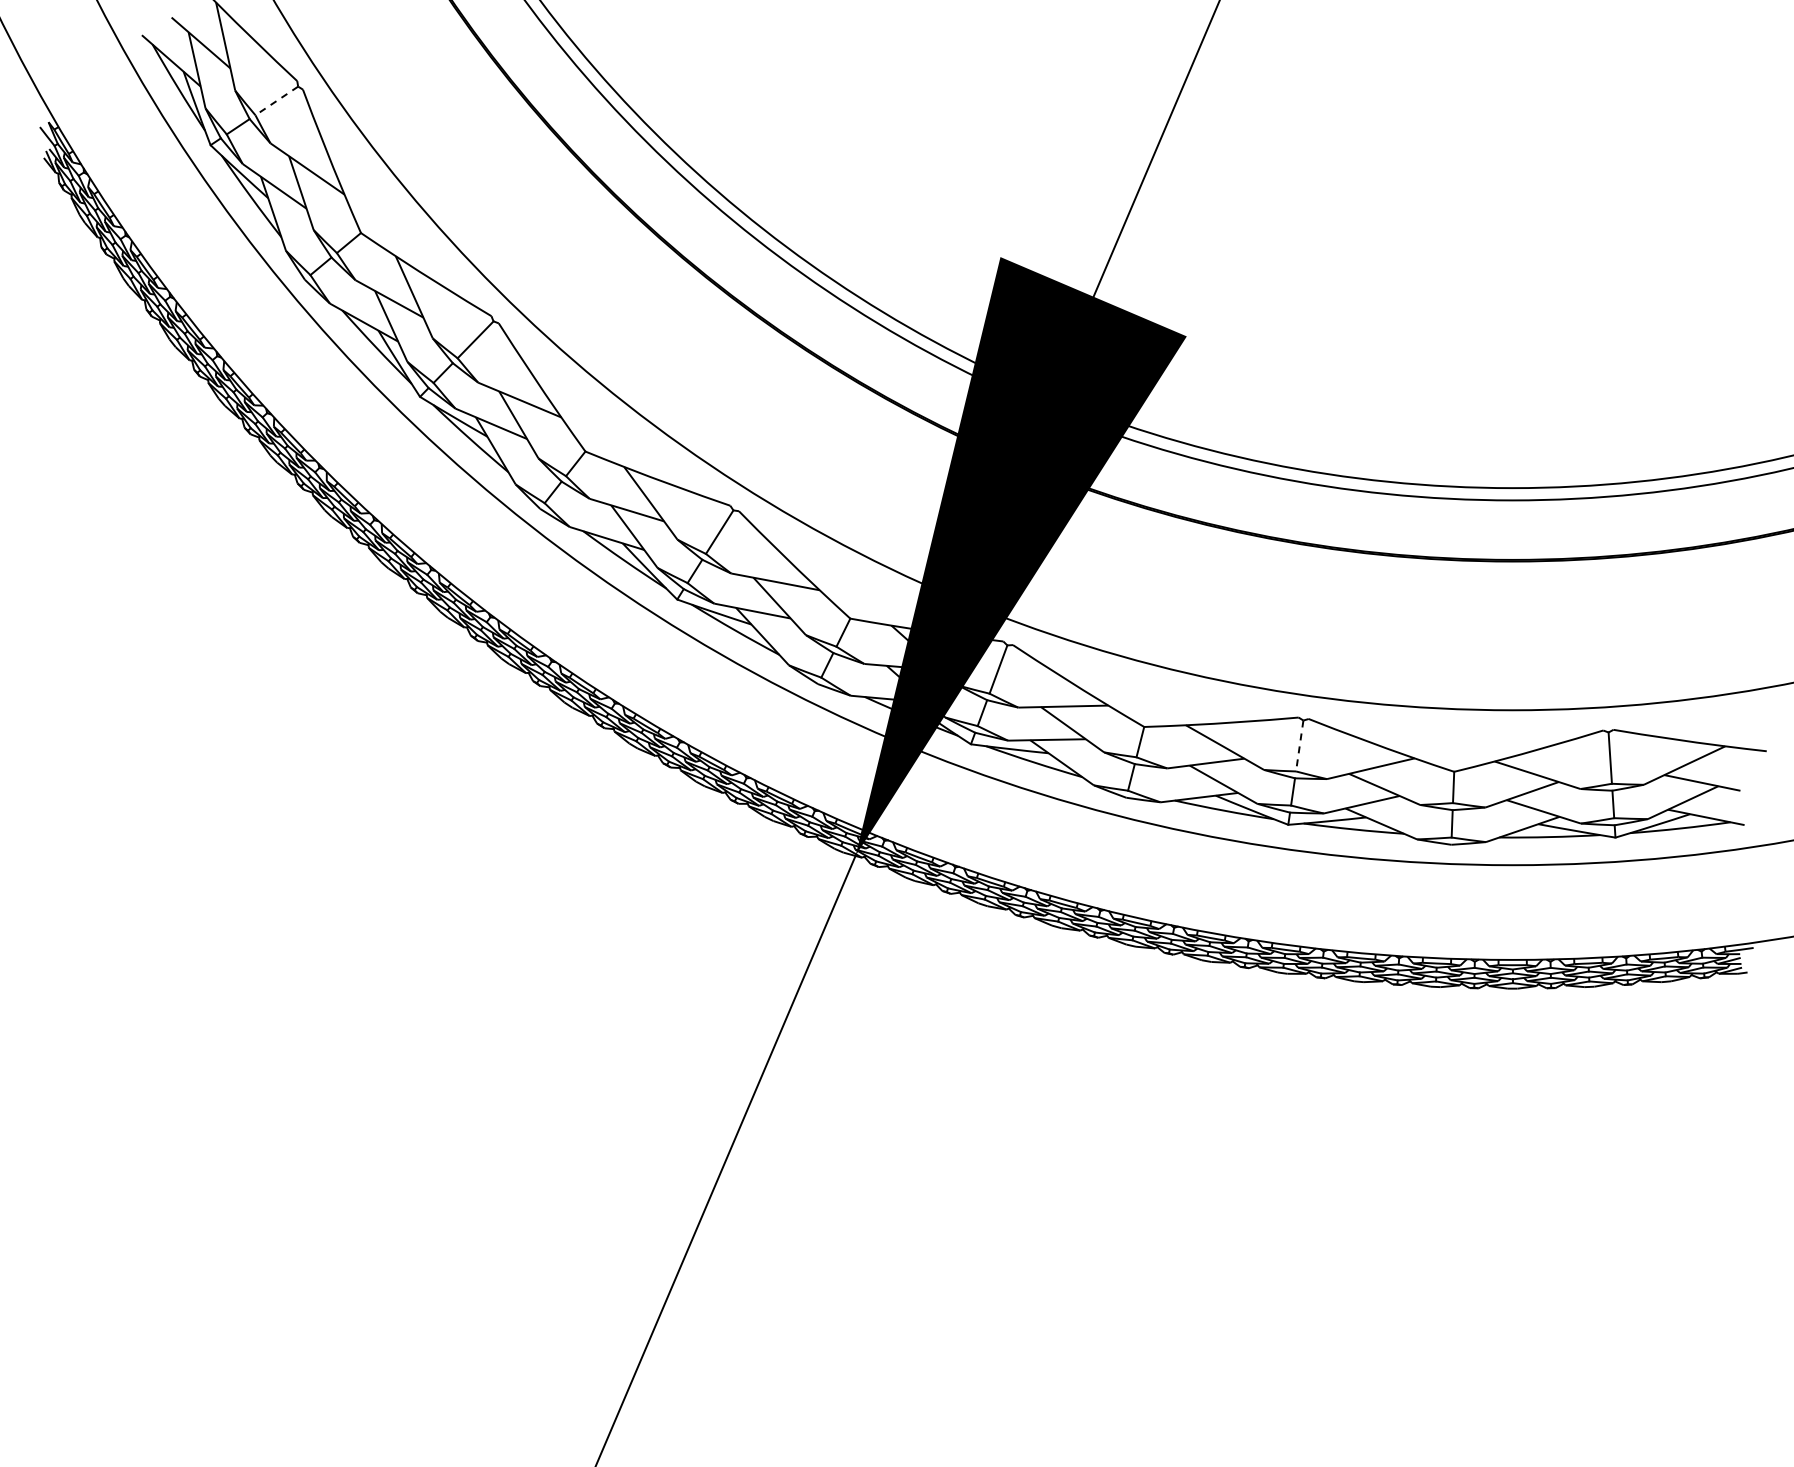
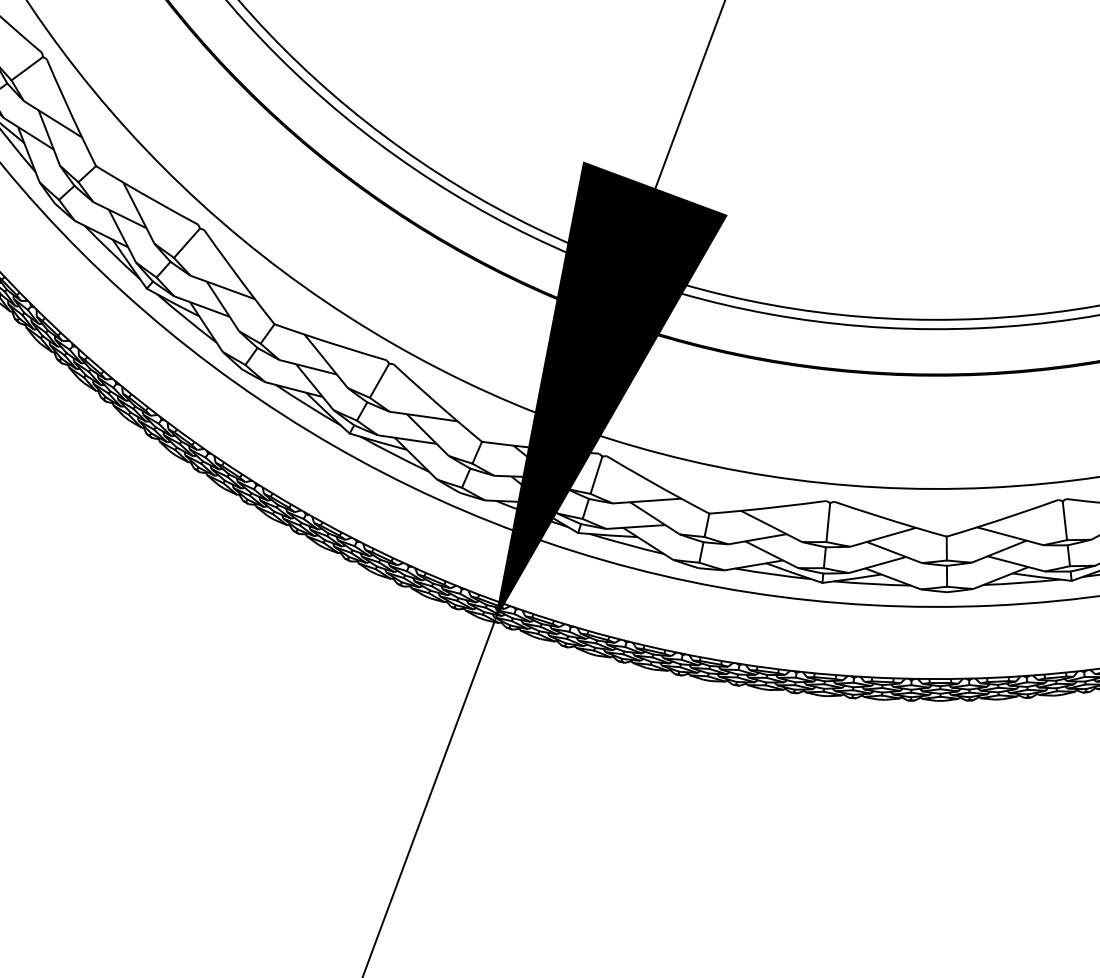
line: (276, 100) -> (27, 68), dashed -> solid
line: (1299, 746) -> (828, 522), dashed -> solid

